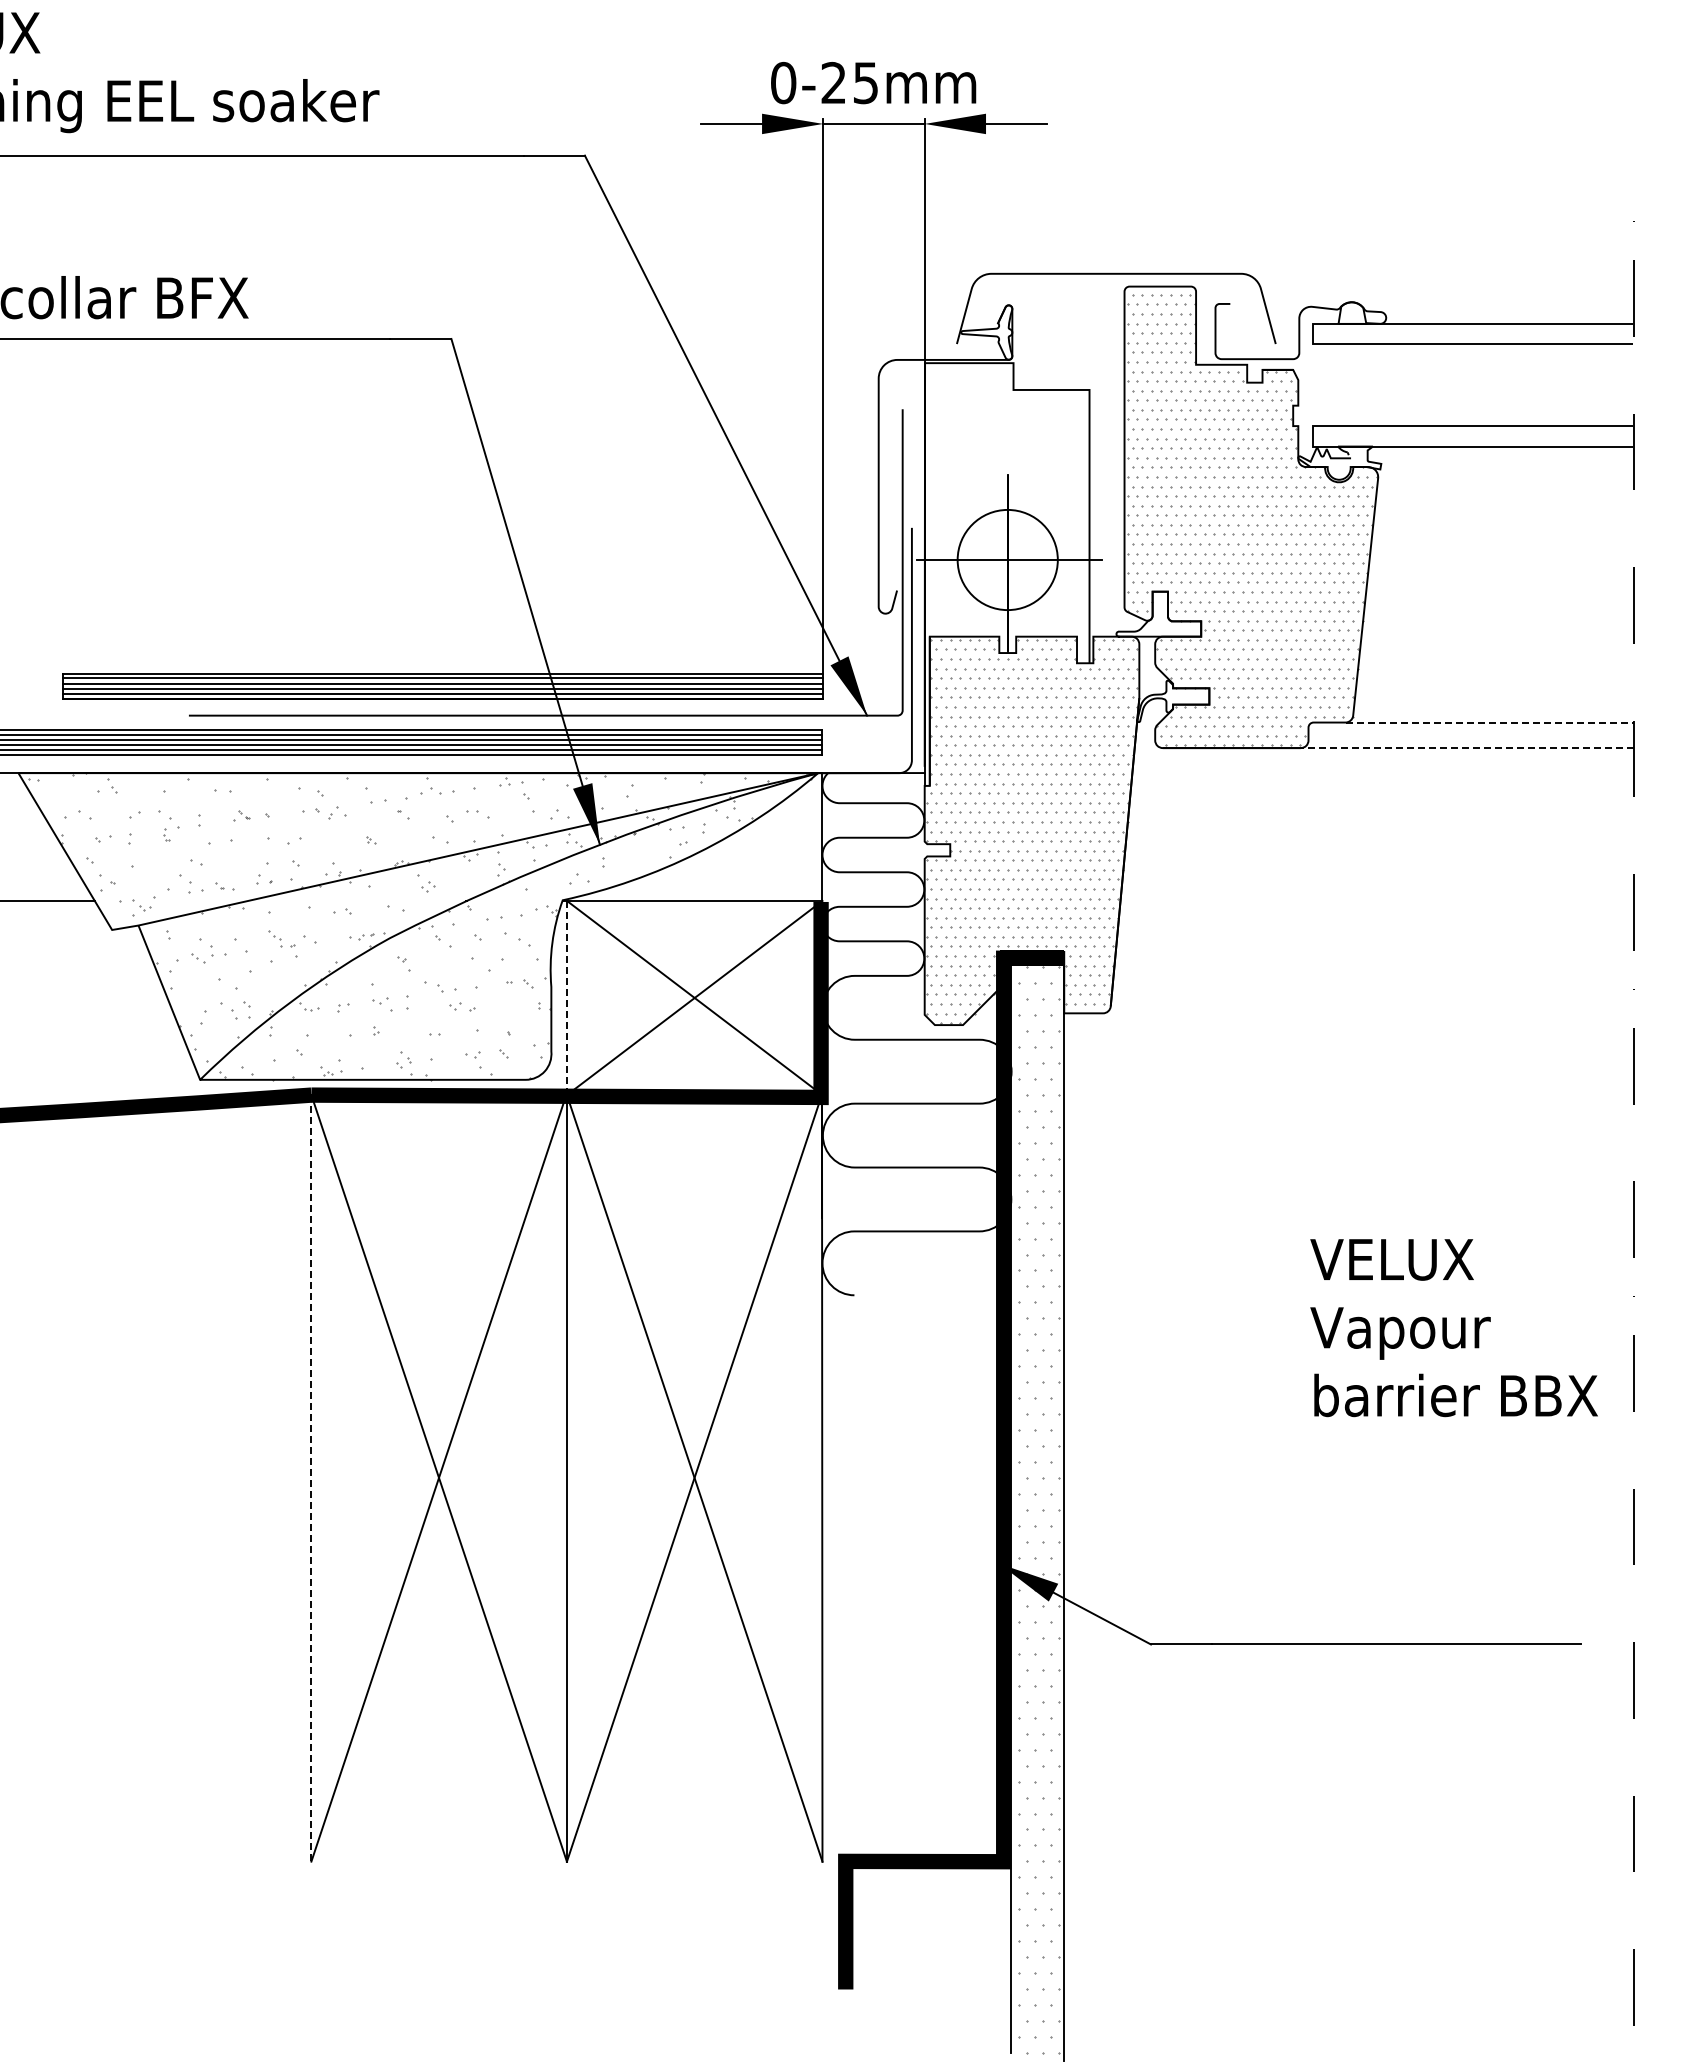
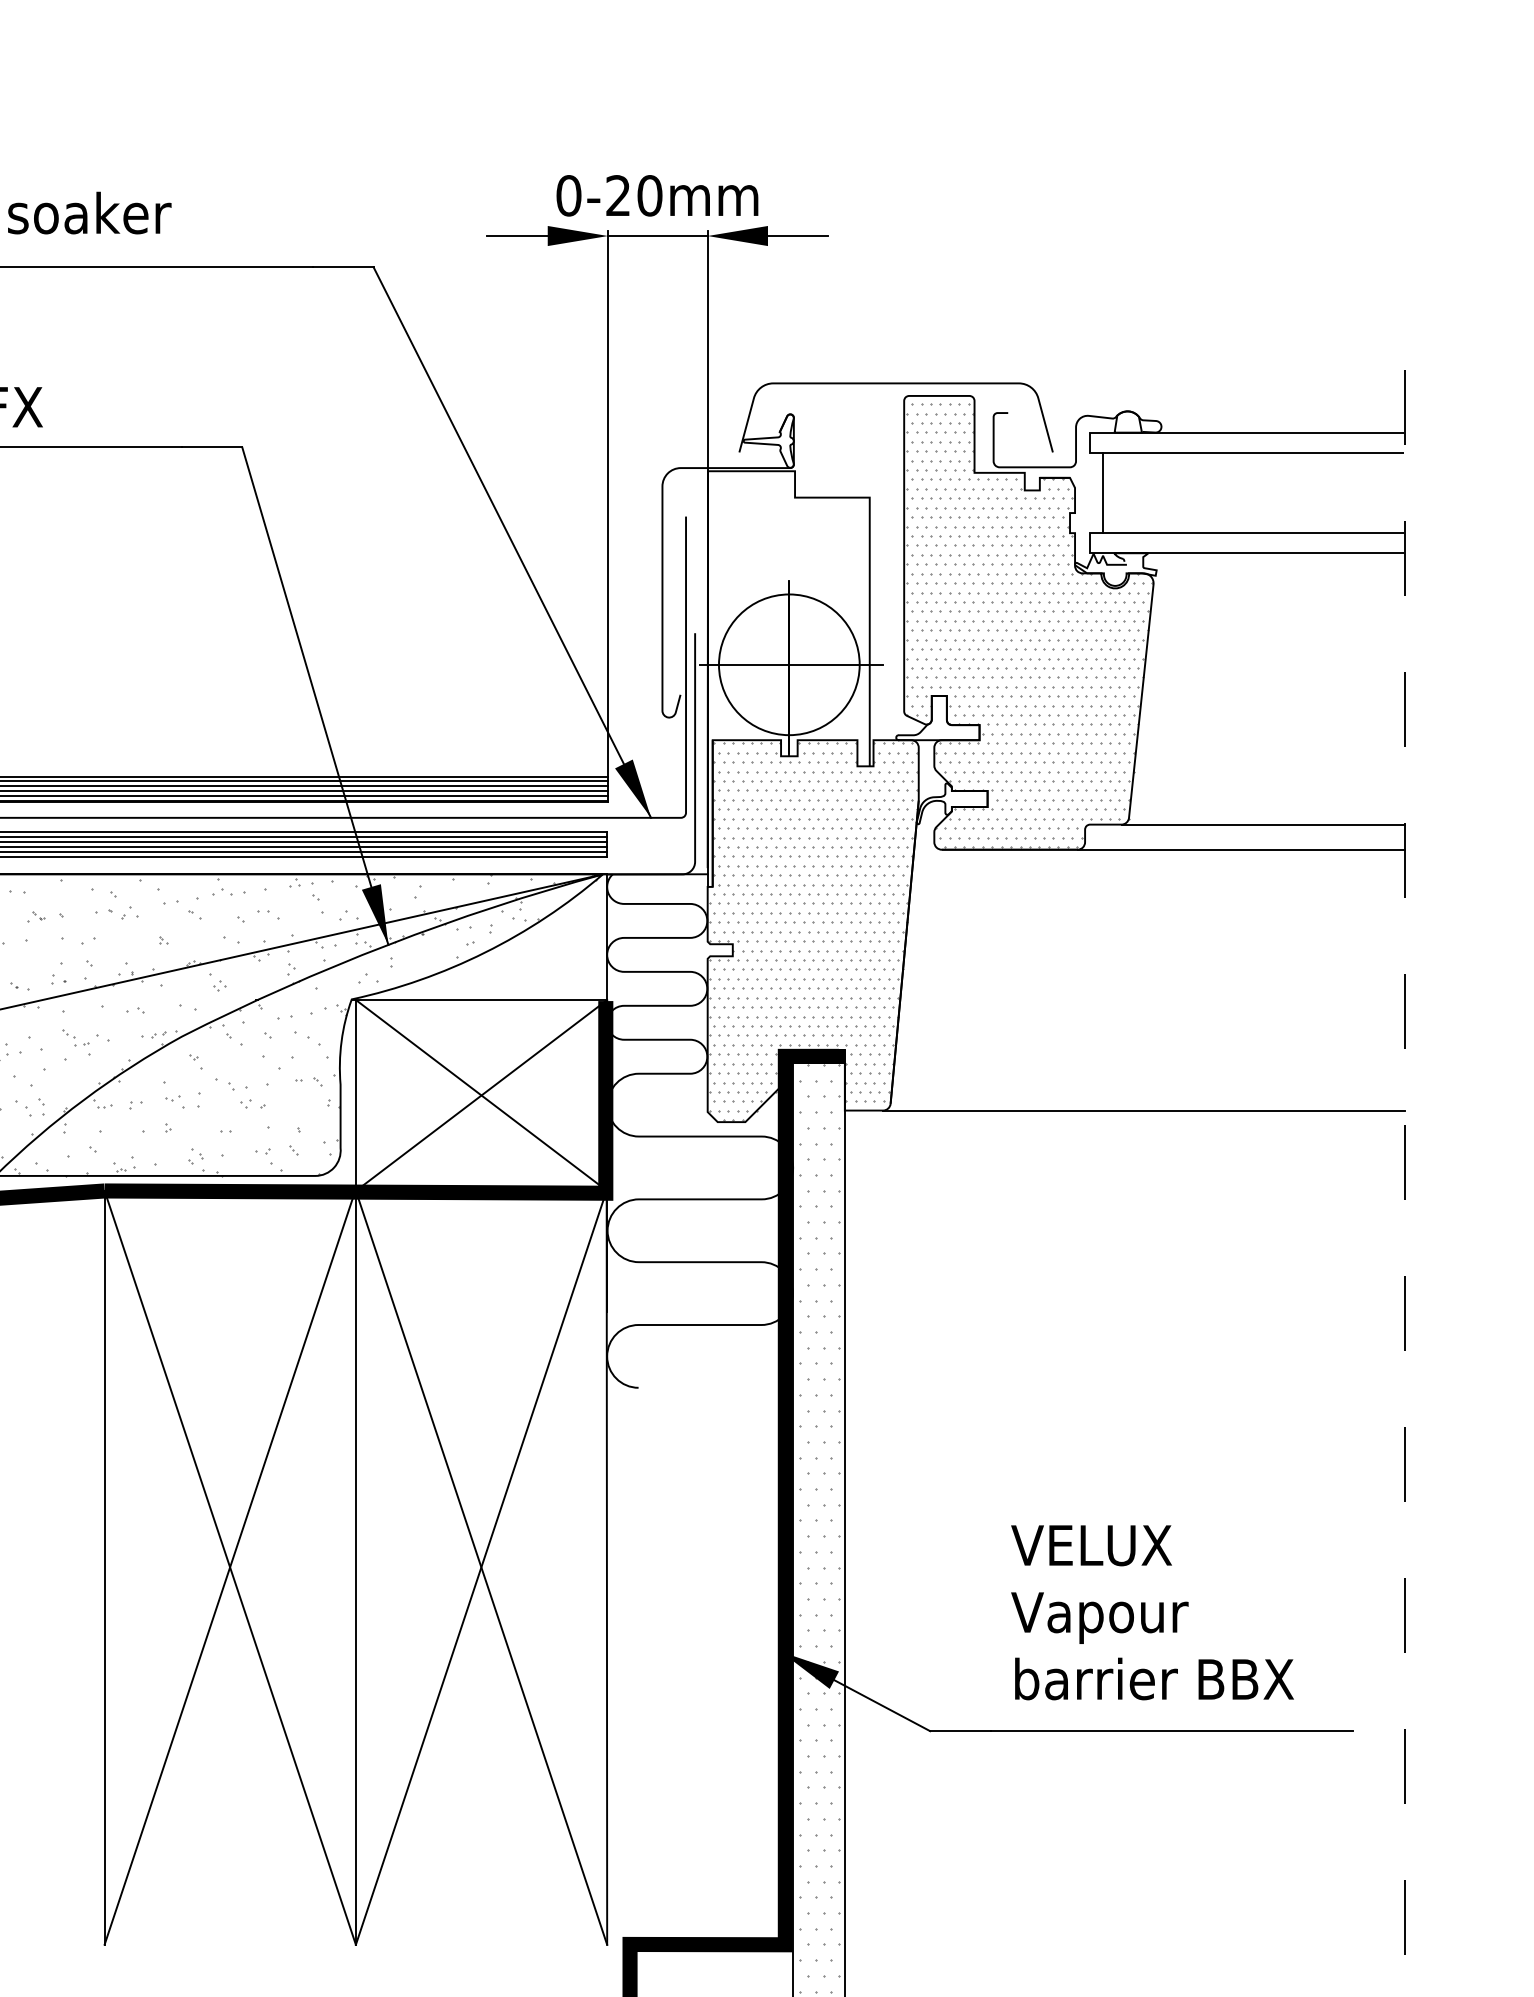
text: (865, 82) -> (649, 195), 0-25mm -> 0-20mm
line: (1326, 385) -> (1102, 493), added
circle: (1007, 559) -> (789, 664), size x1.43
line: (1490, 722) -> (1264, 824), dashed -> solid
line: (1467, 748) -> (1241, 850), dashed -> solid
line: (566, 998) -> (355, 1095), dashed -> solid
line: (1368, 1013) -> (1144, 1110), added
text: (1453, 1328) -> (1151, 1613), moved
line: (311, 1478) -> (104, 1567), dashed -> solid

